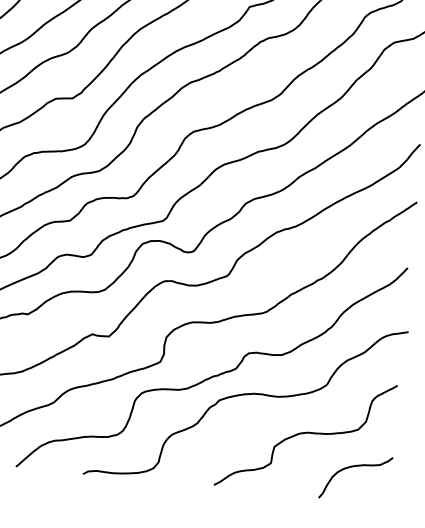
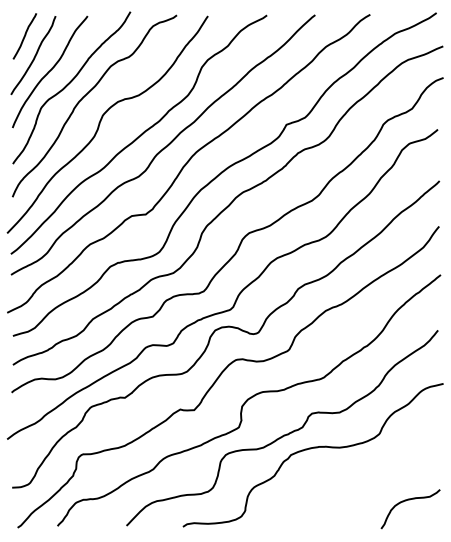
curve: (305, 433) -> (365, 476), removed

